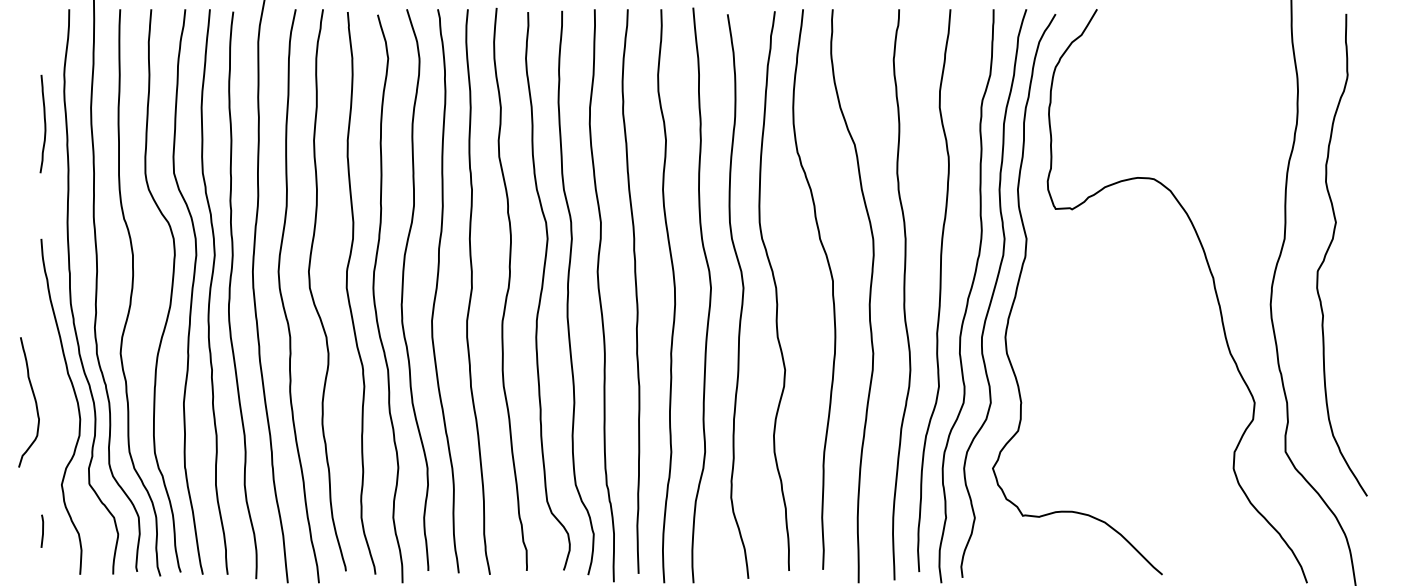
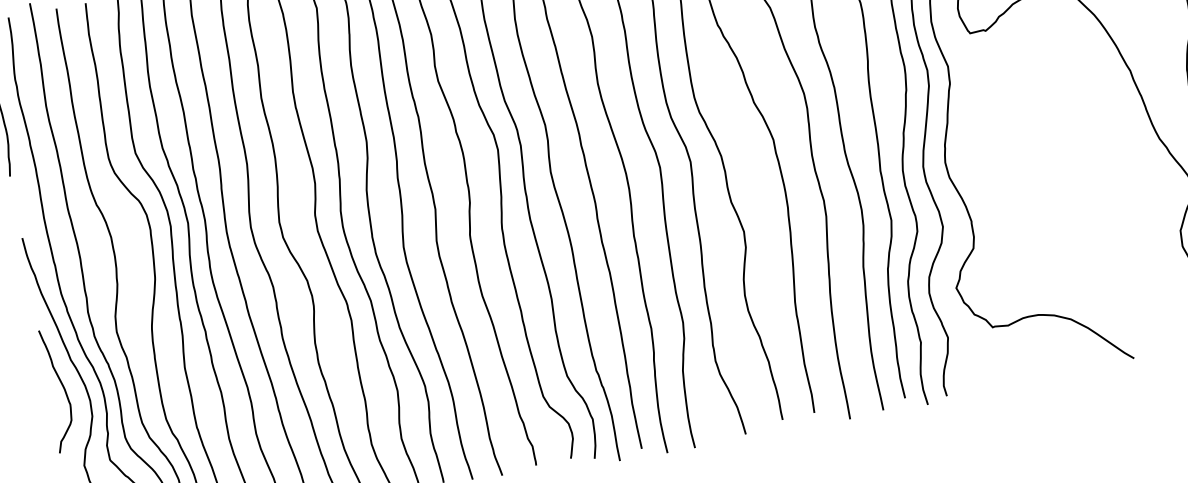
curve: (34, 401) -> (62, 388), moved

